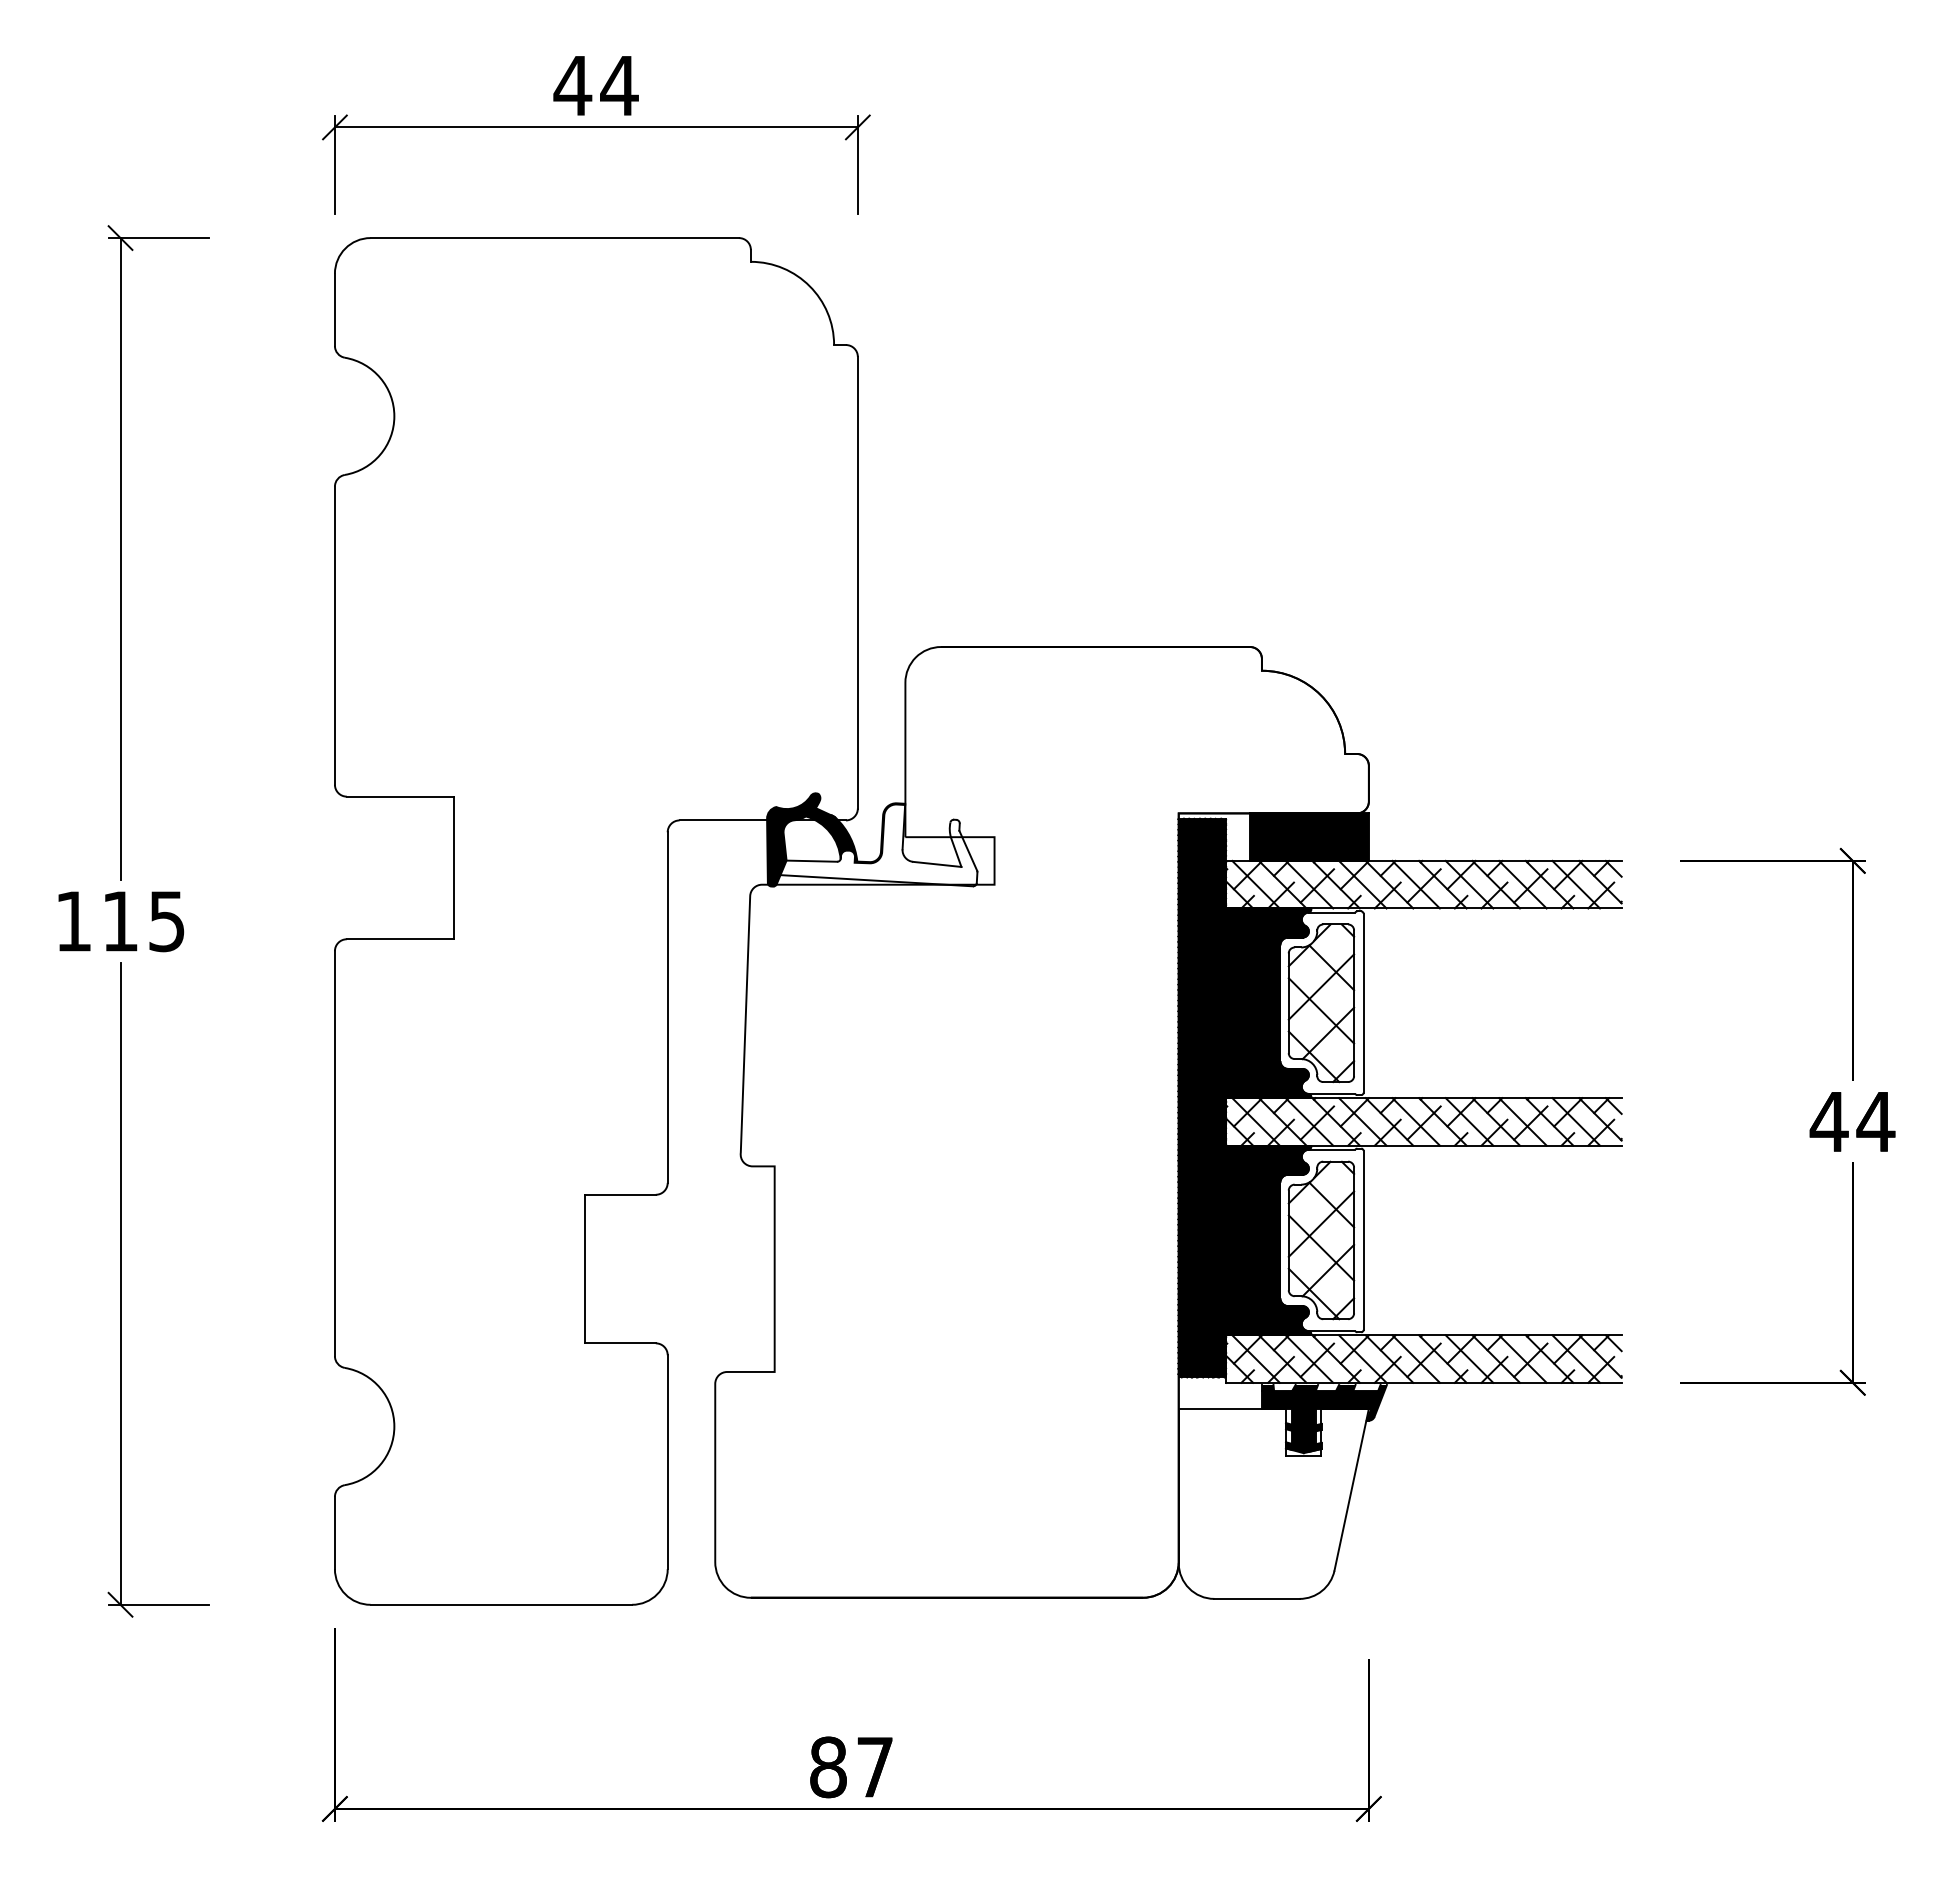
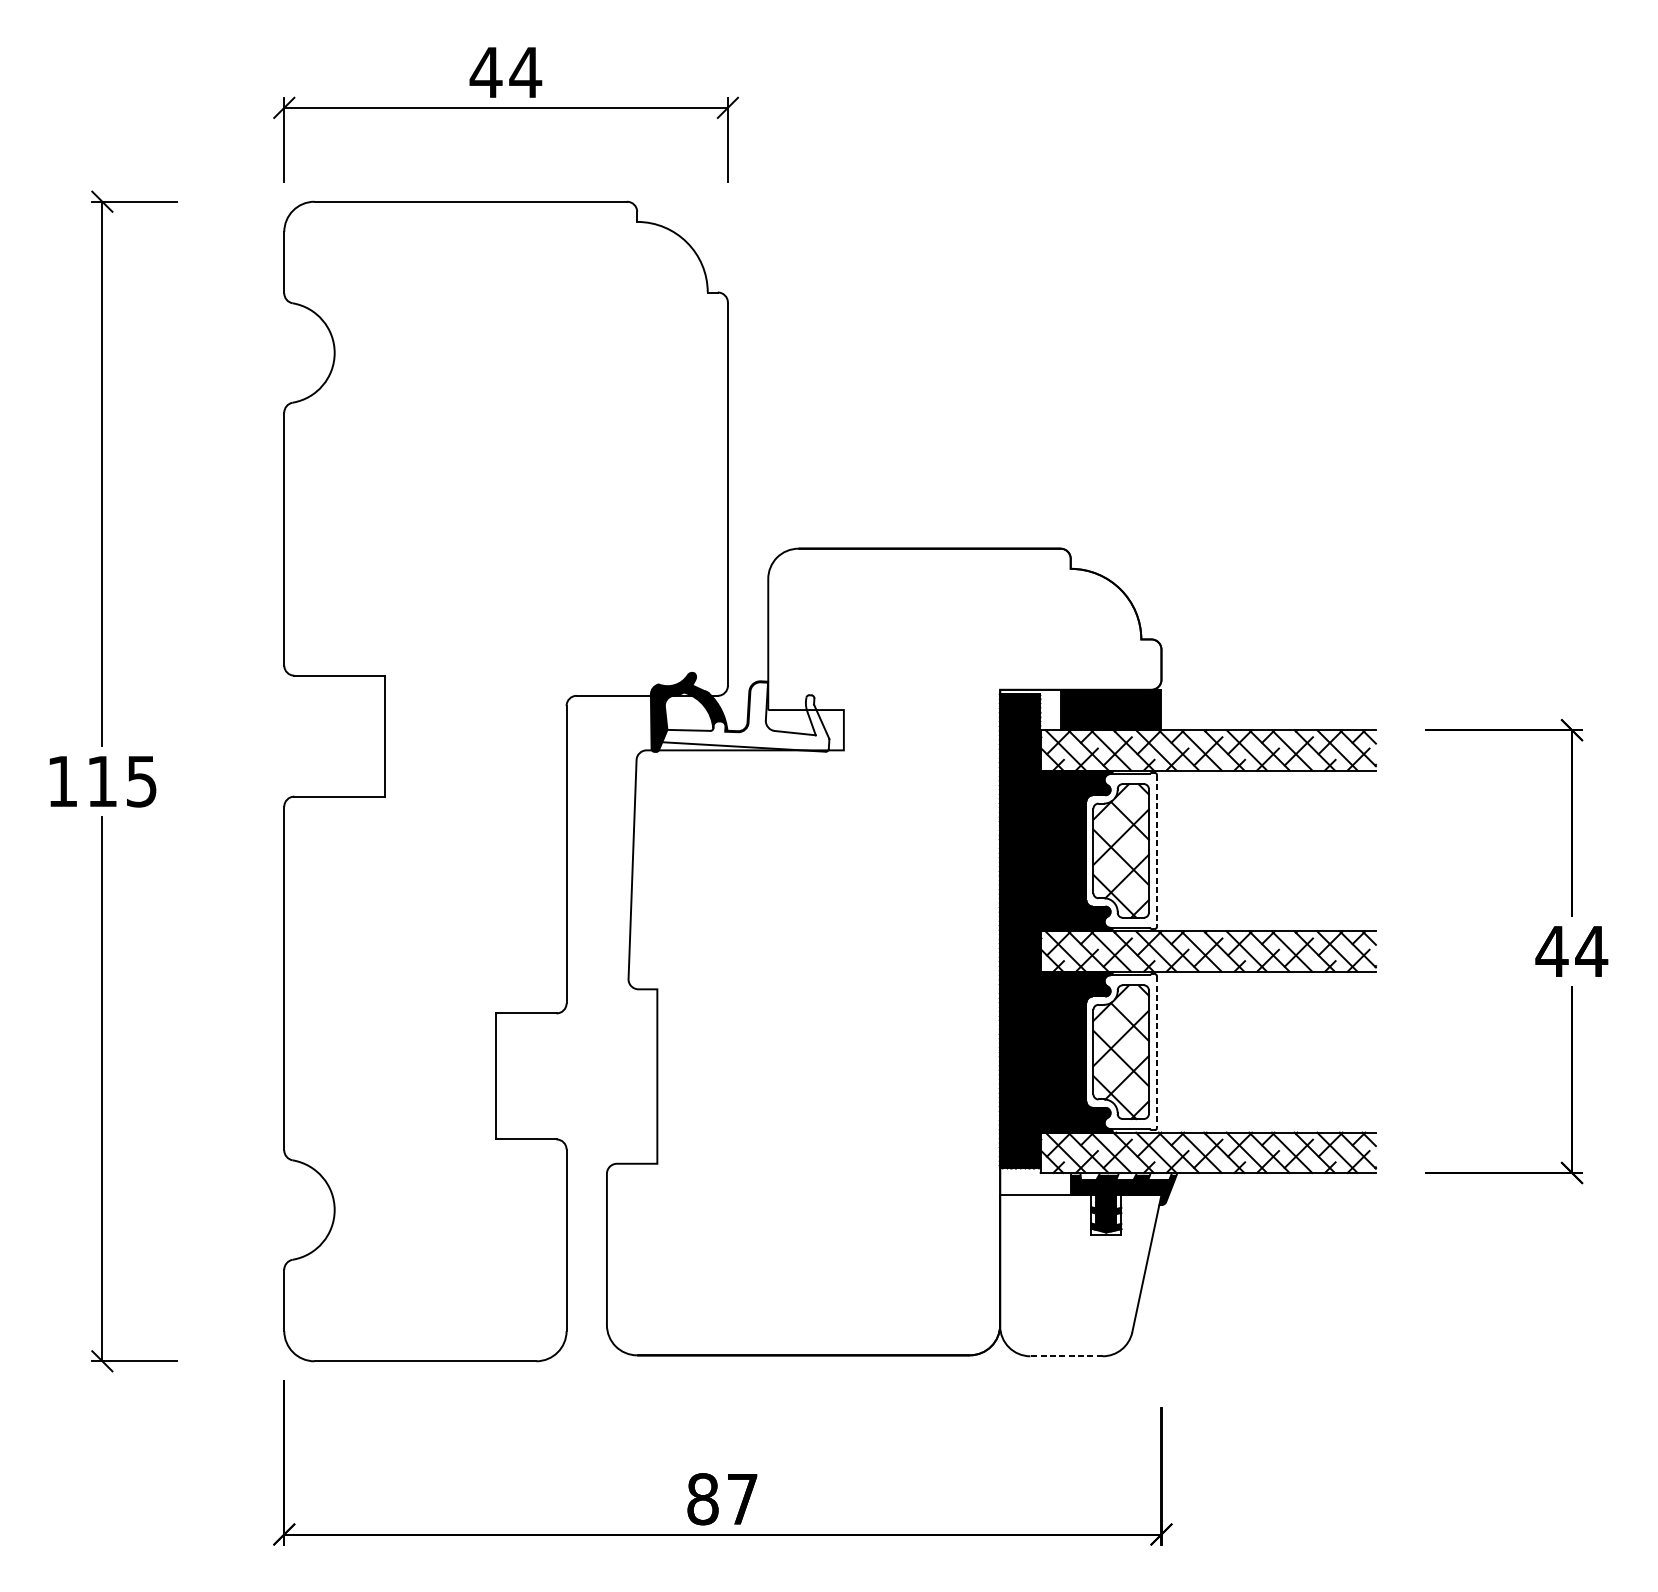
line: (1363, 1003) -> (1156, 851), solid -> dashed
line: (1363, 1240) -> (1156, 1052), solid -> dashed
line: (1257, 1598) -> (1066, 1355), solid -> dashed

